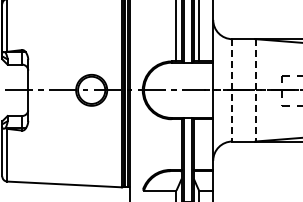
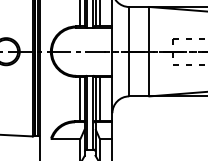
line: (232, 90) -> (129, 51), dashed -> solid
line: (255, 90) -> (149, 51), dashed -> solid
line: (176, 144) -> (80, 99), added
line: (199, 144) -> (100, 99), added

